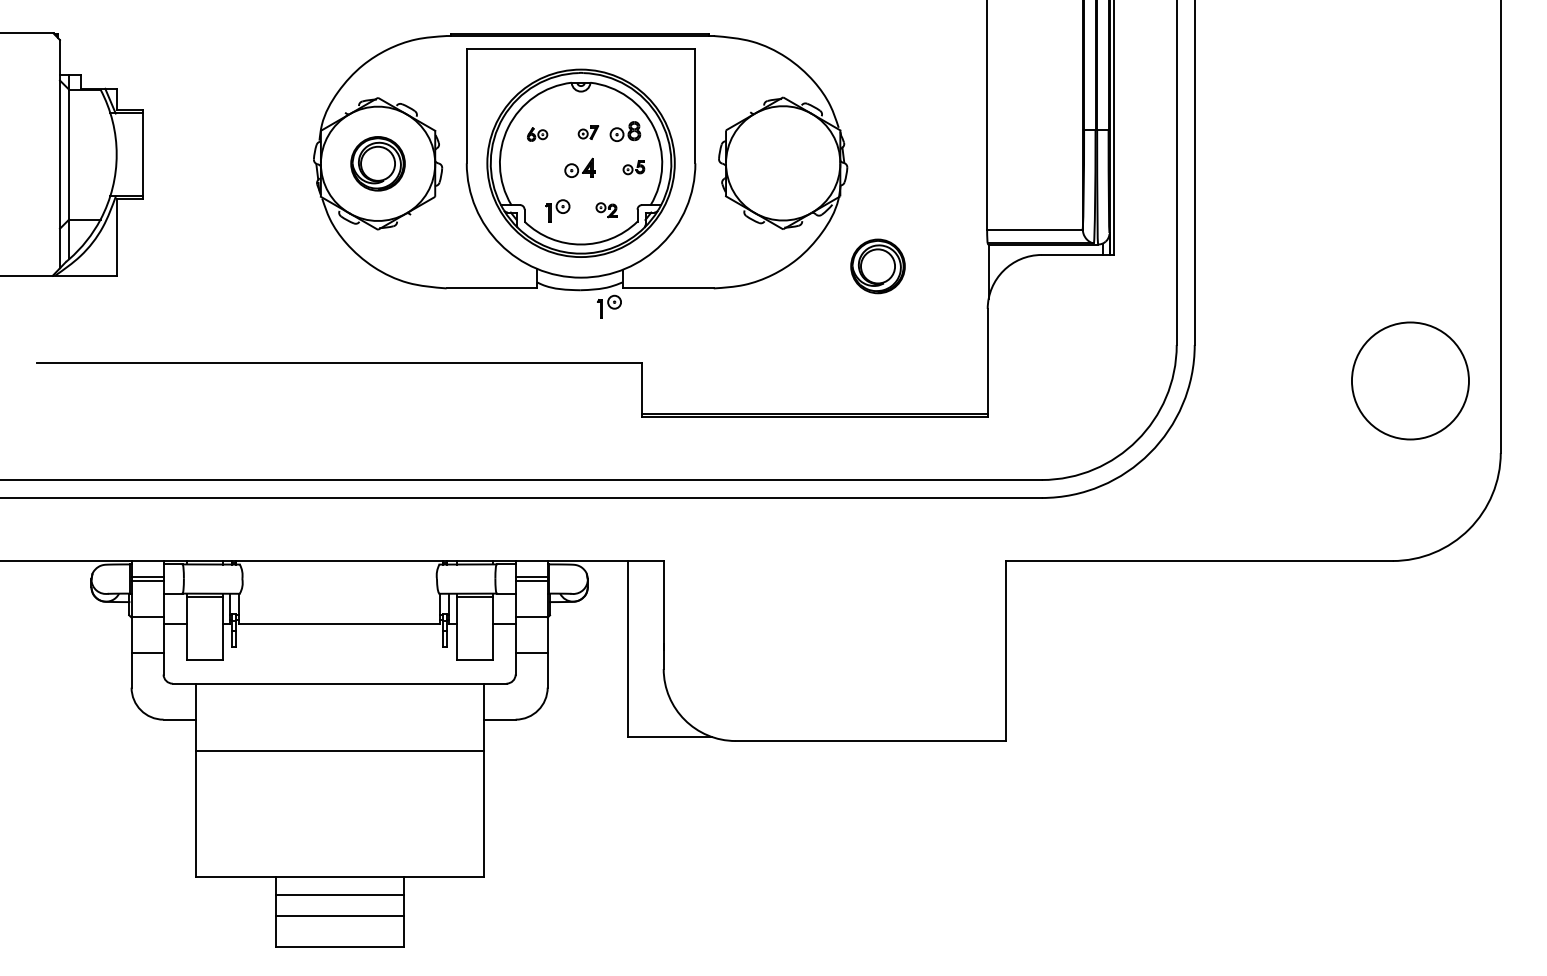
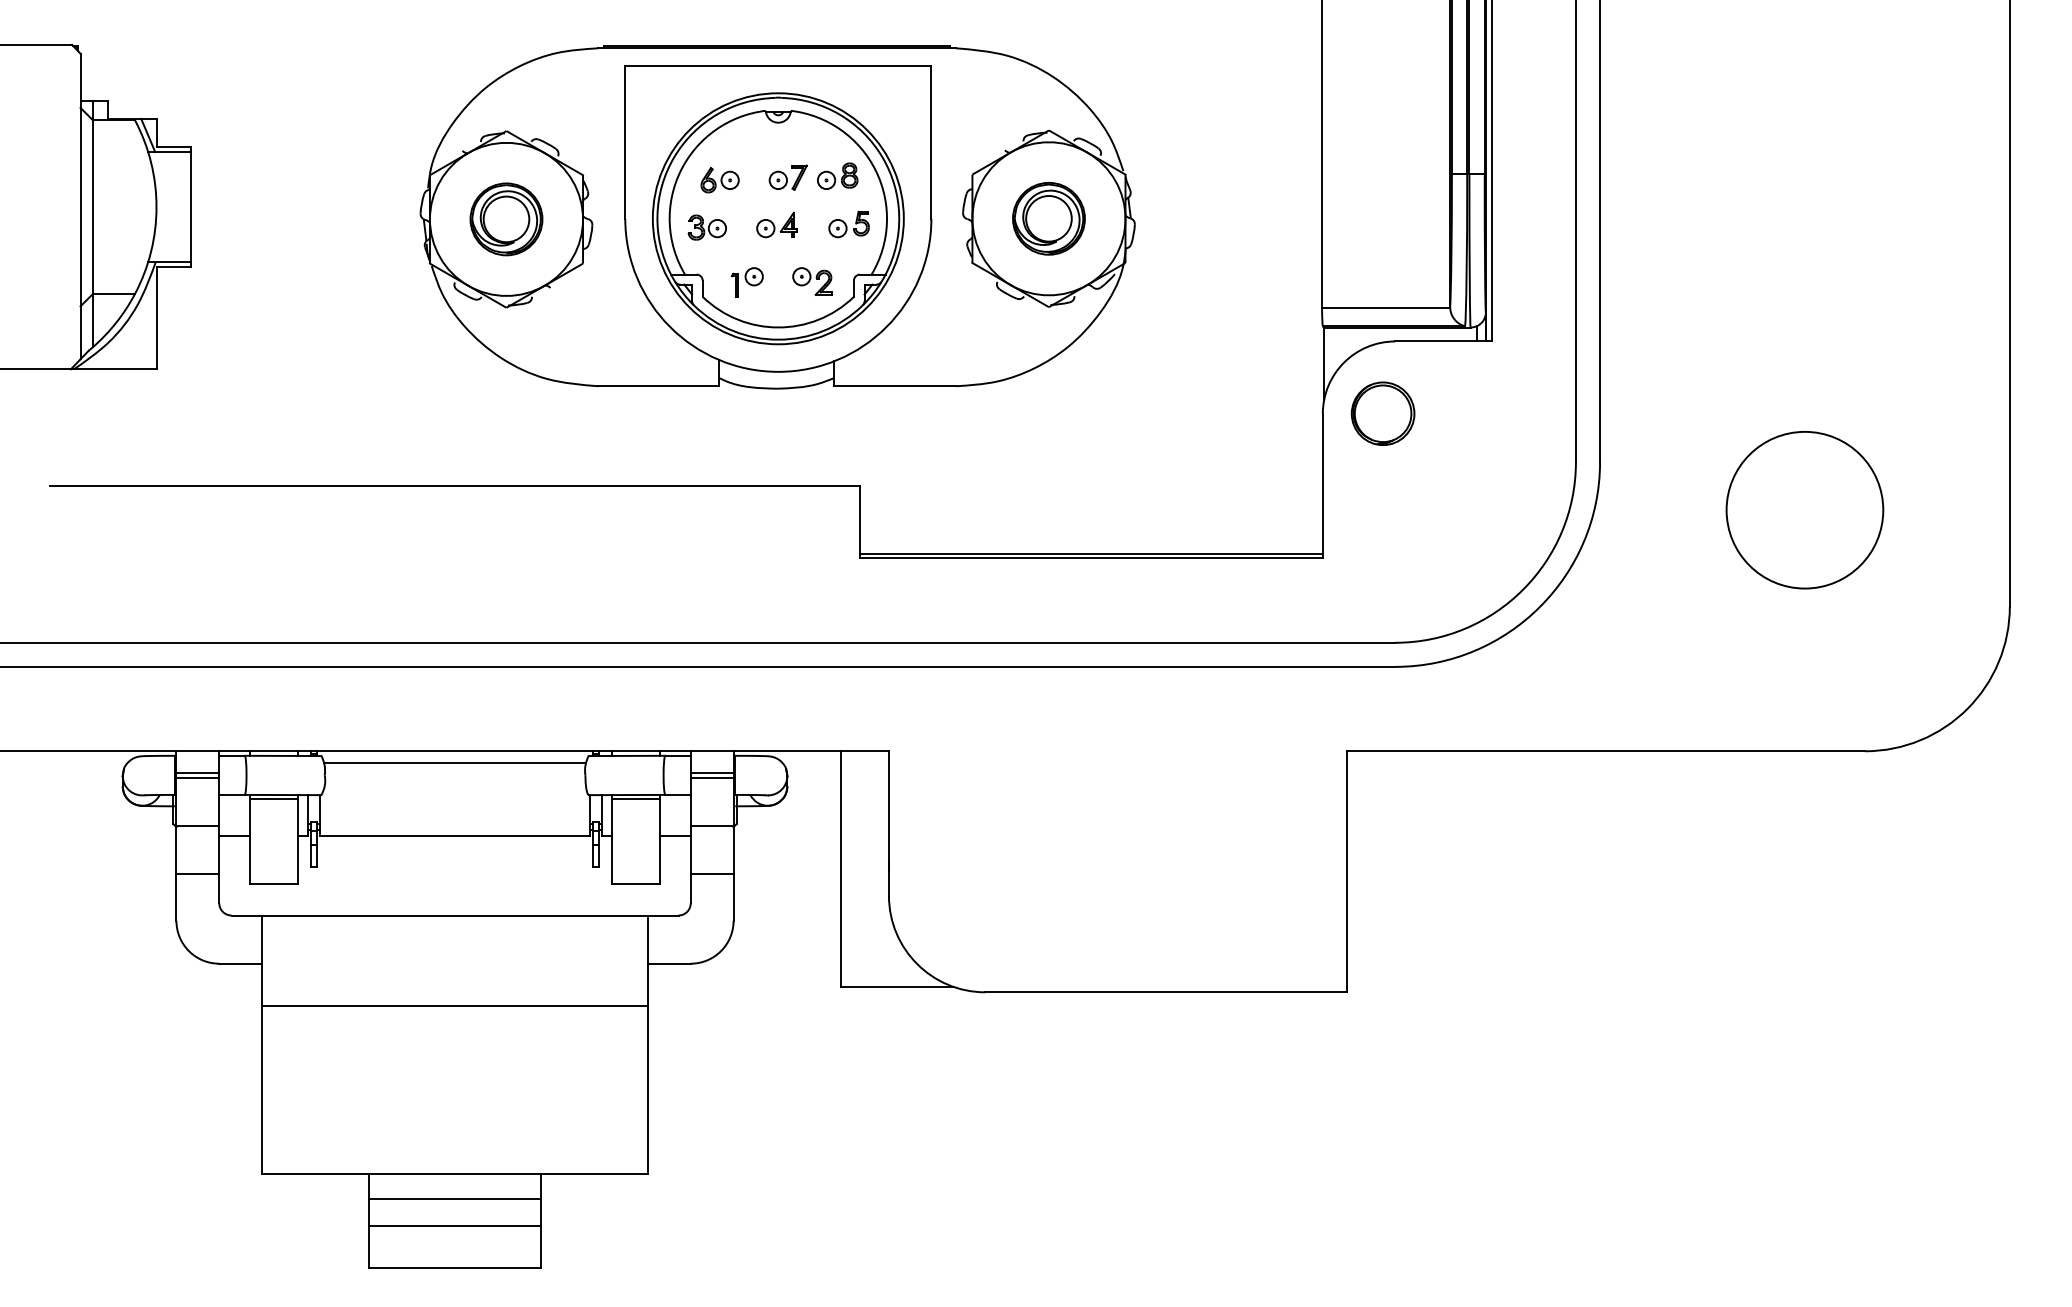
part: (587, 132) -> (787, 177), size x1.43
part: (537, 134) -> (719, 180), size x1.43
part: (633, 167) -> (848, 224), size x1.43
part: (527, 169) -> (706, 227), added
part: (606, 210) -> (812, 281), size x1.43
part: (877, 266) -> (1048, 218), moved
part: (608, 306) -> (815, 410), removed
part: (1032, 308) -> (1382, 413), added
circle: (1410, 381) -> (1804, 510), moved
line: (339, 569) -> (454, 762), added

